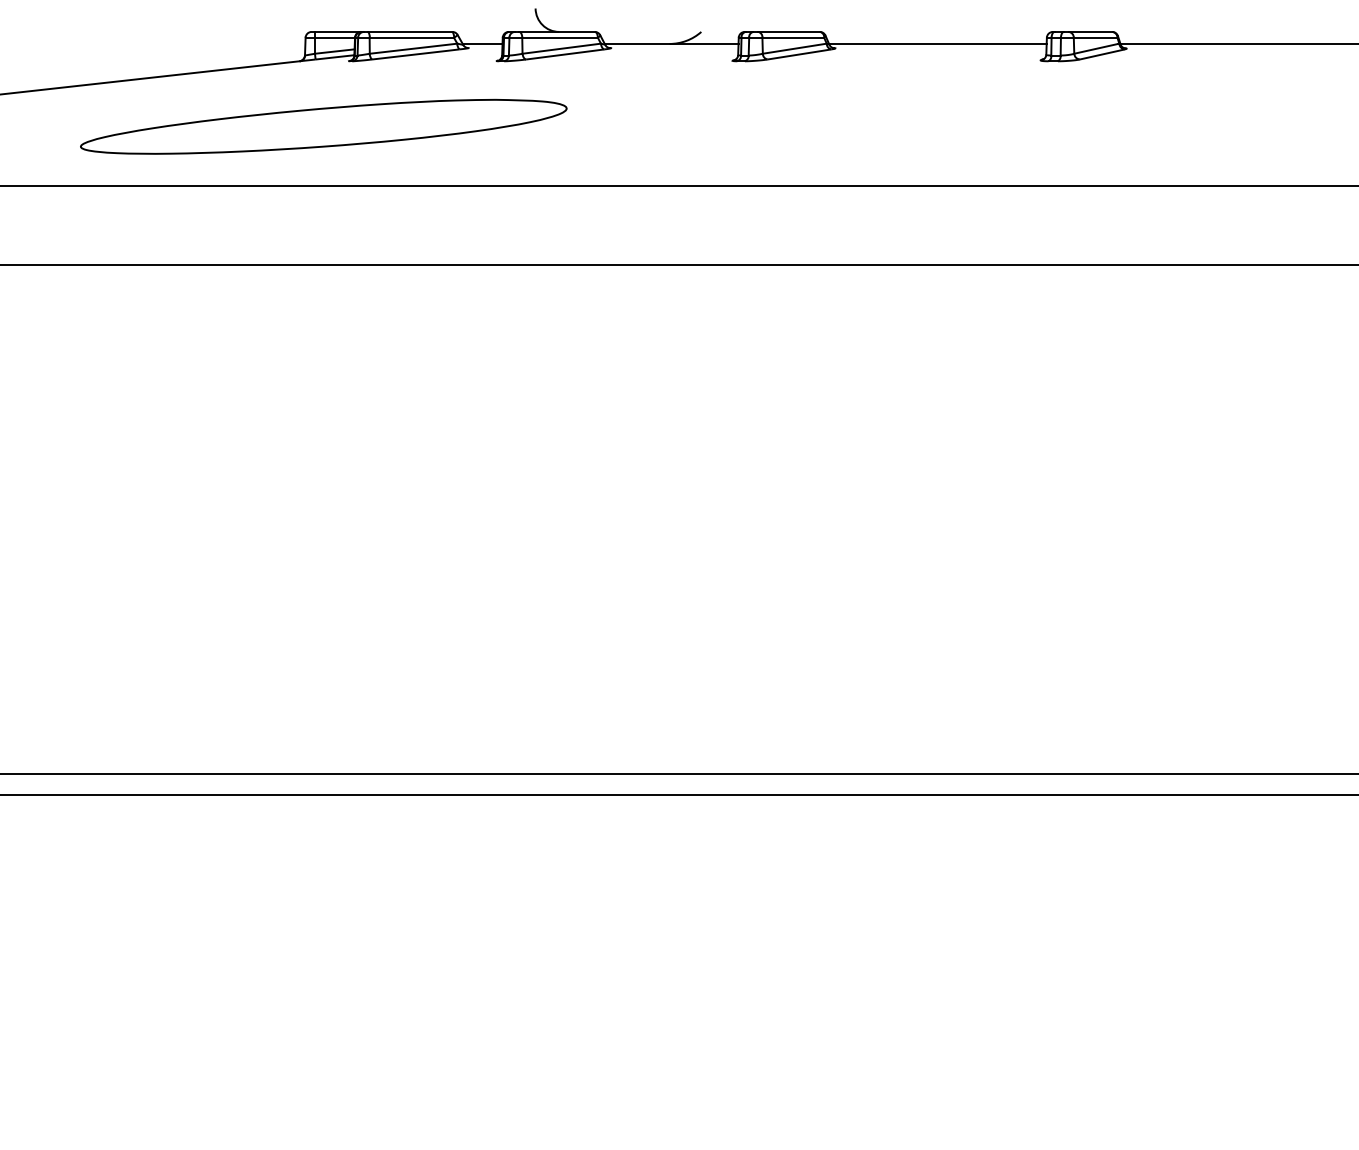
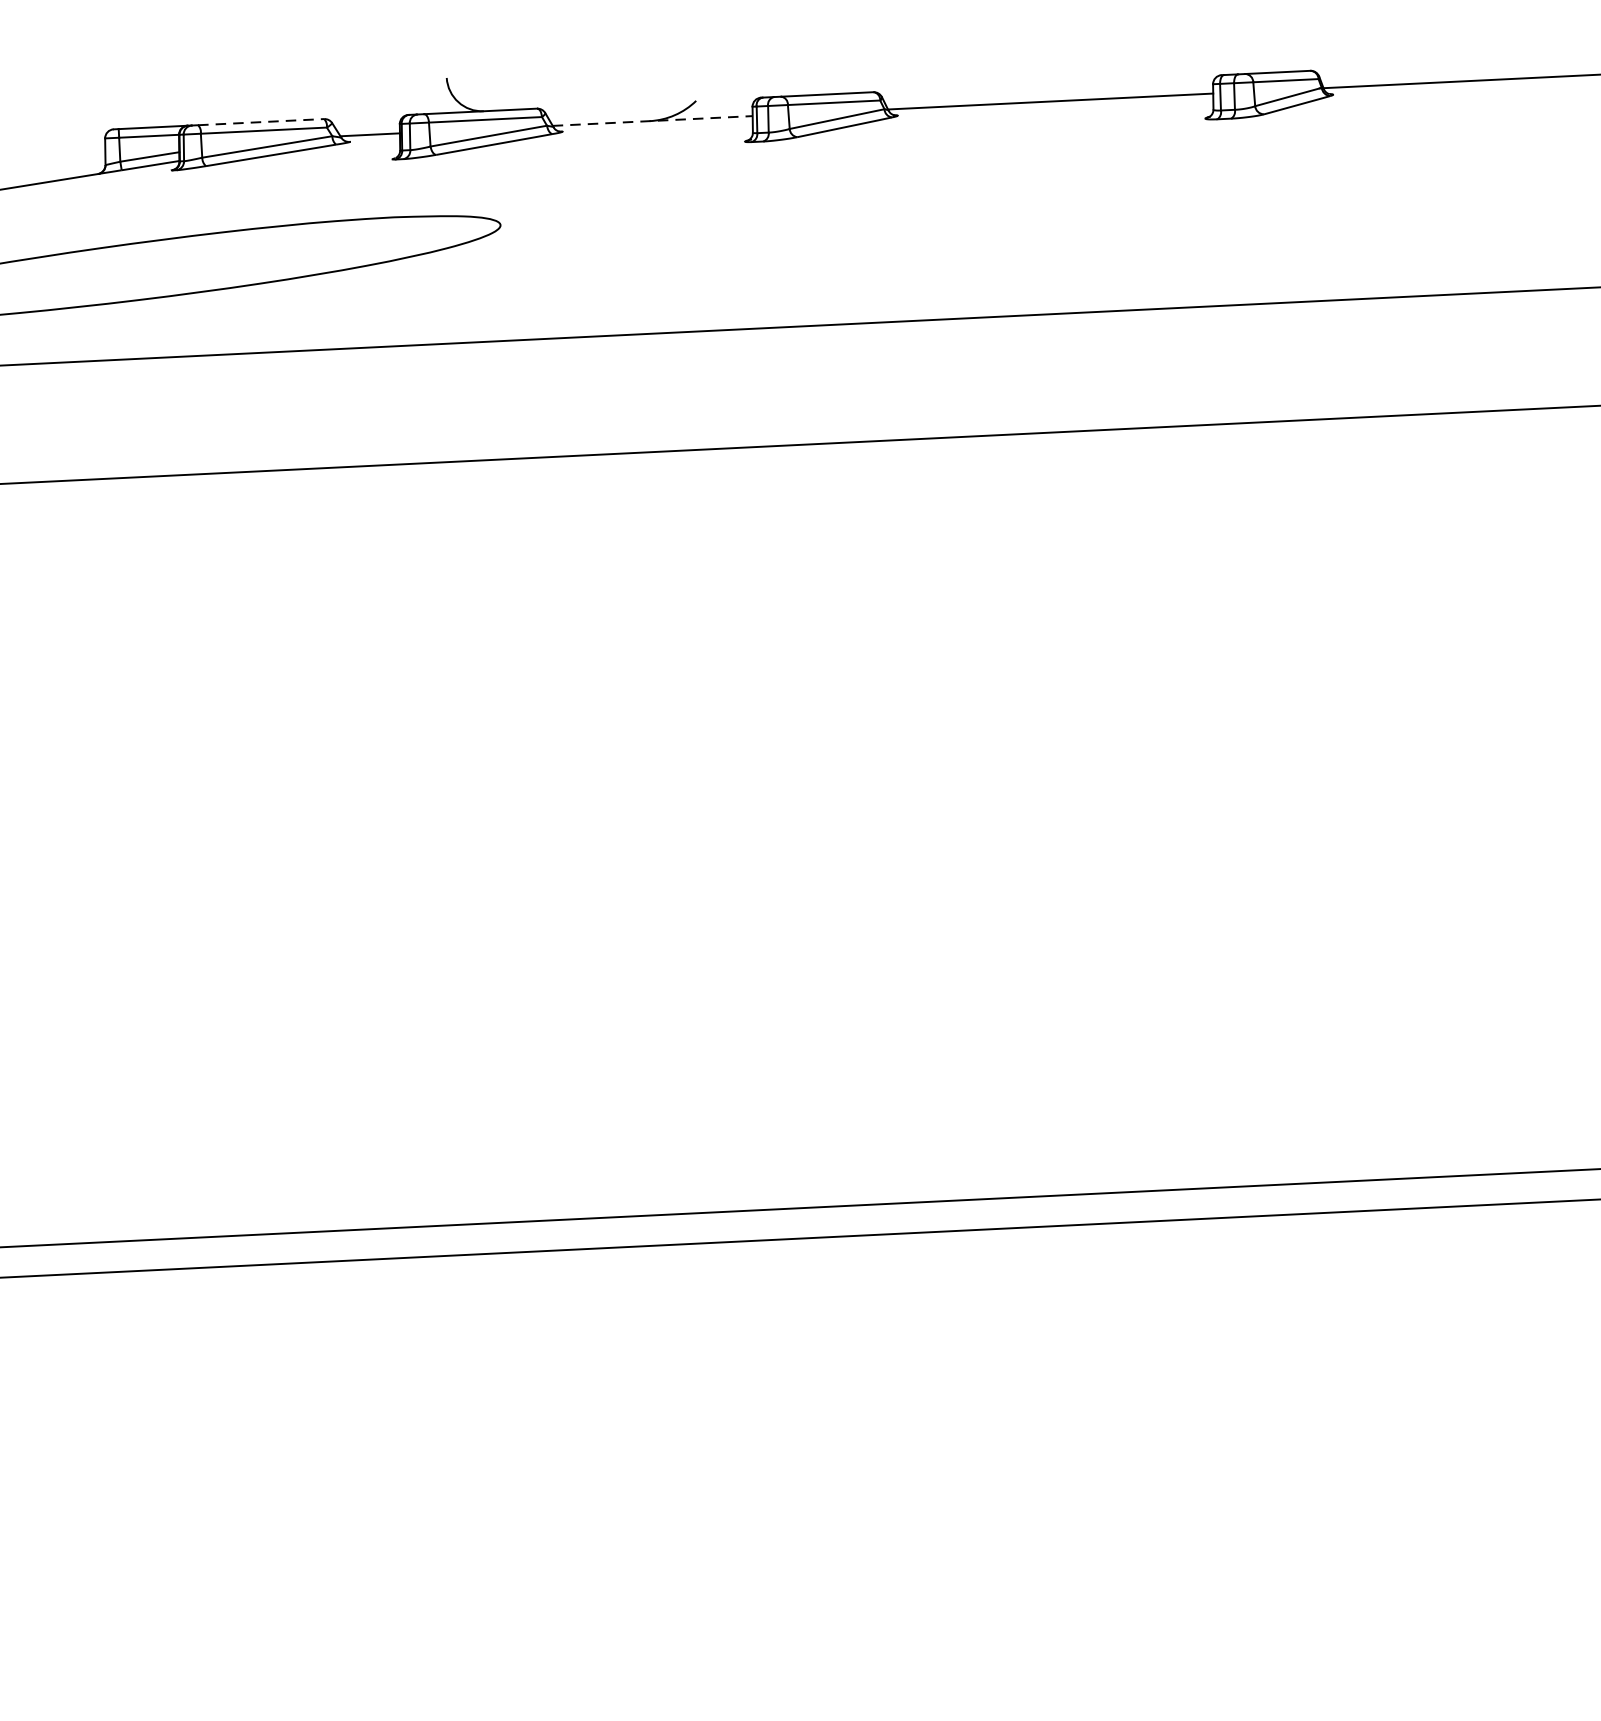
line: (410, 31) -> (261, 121), solid -> dashed
line: (671, 43) -> (652, 120), solid -> dashed

